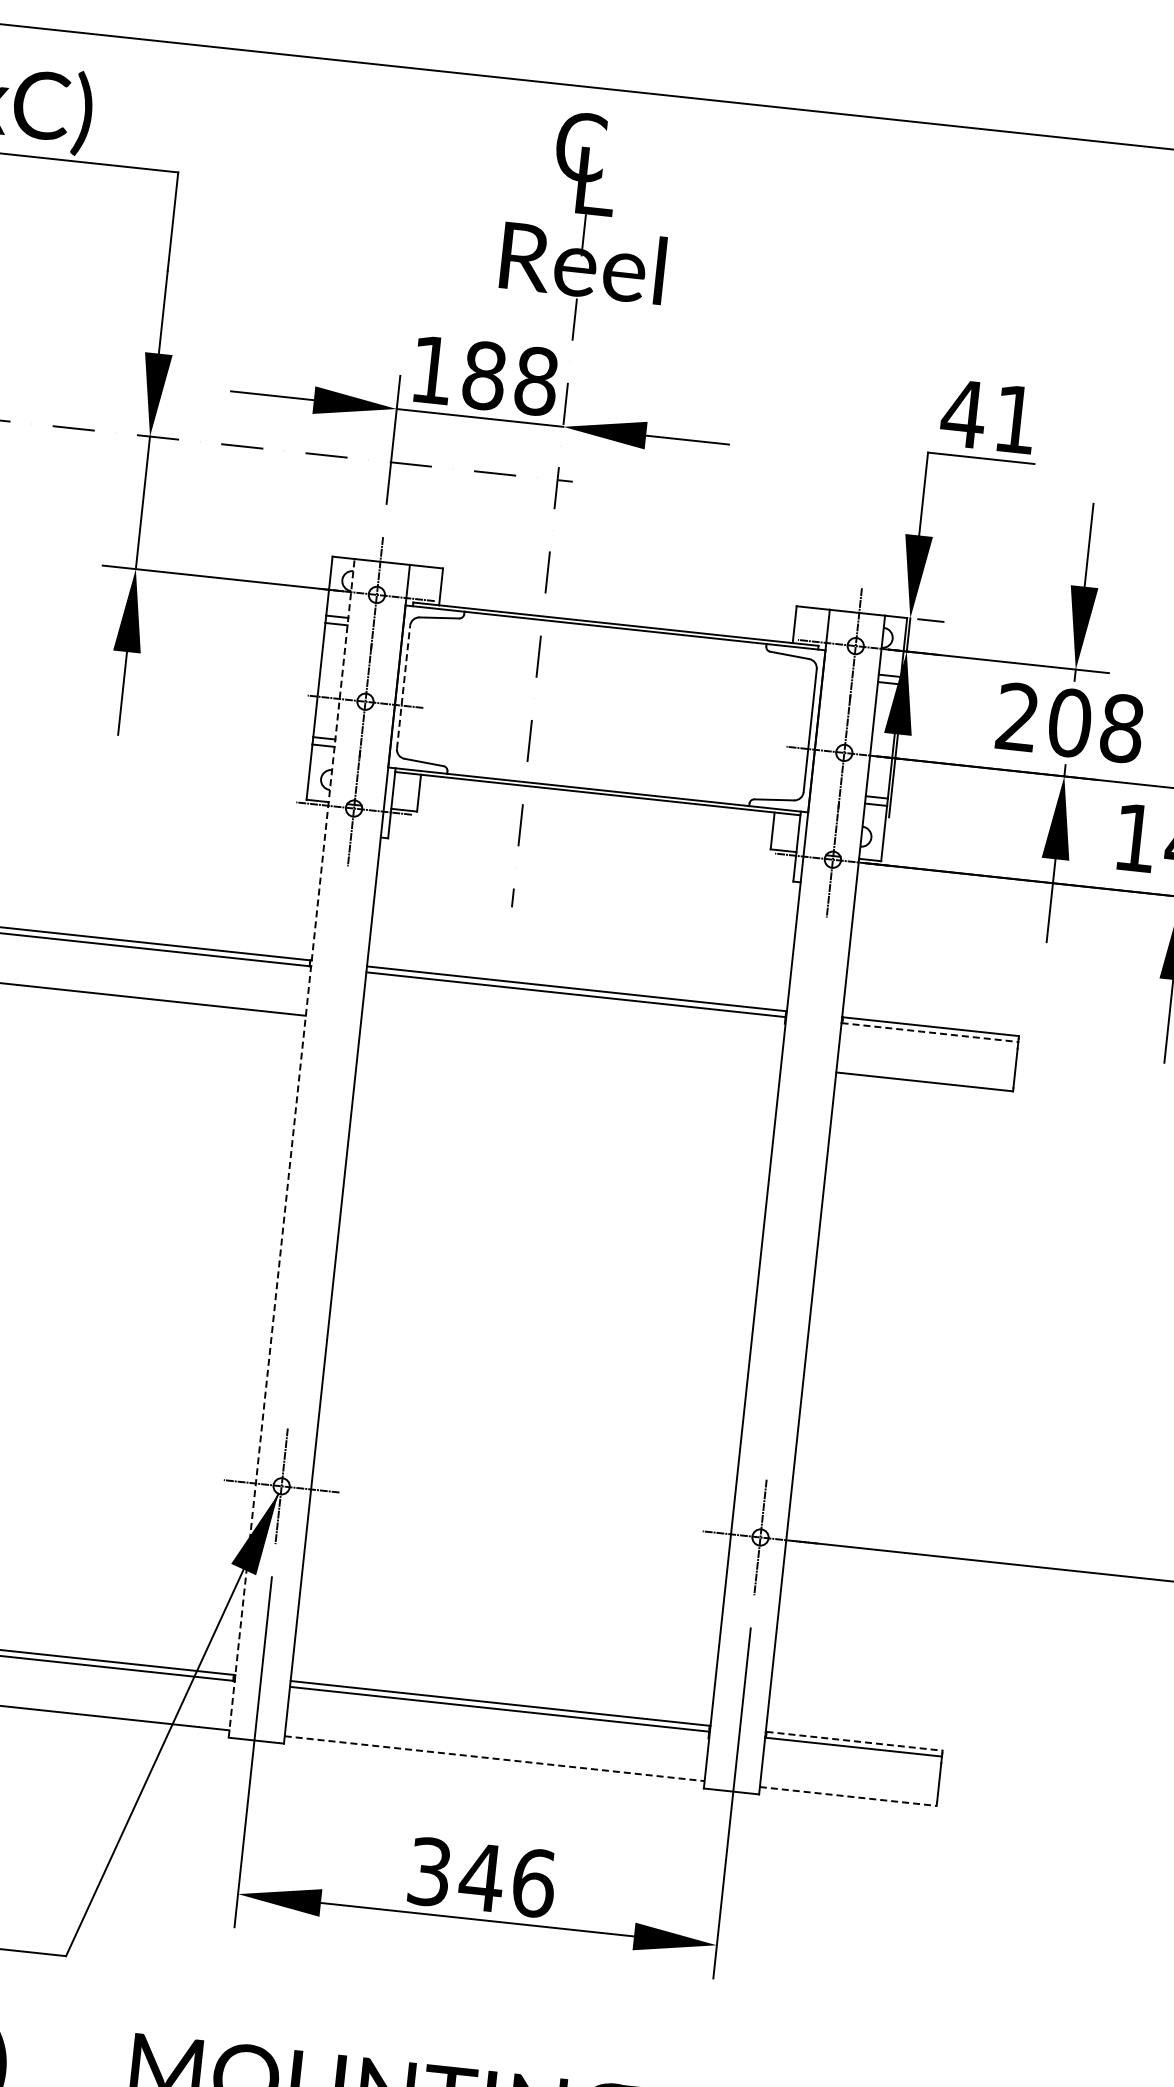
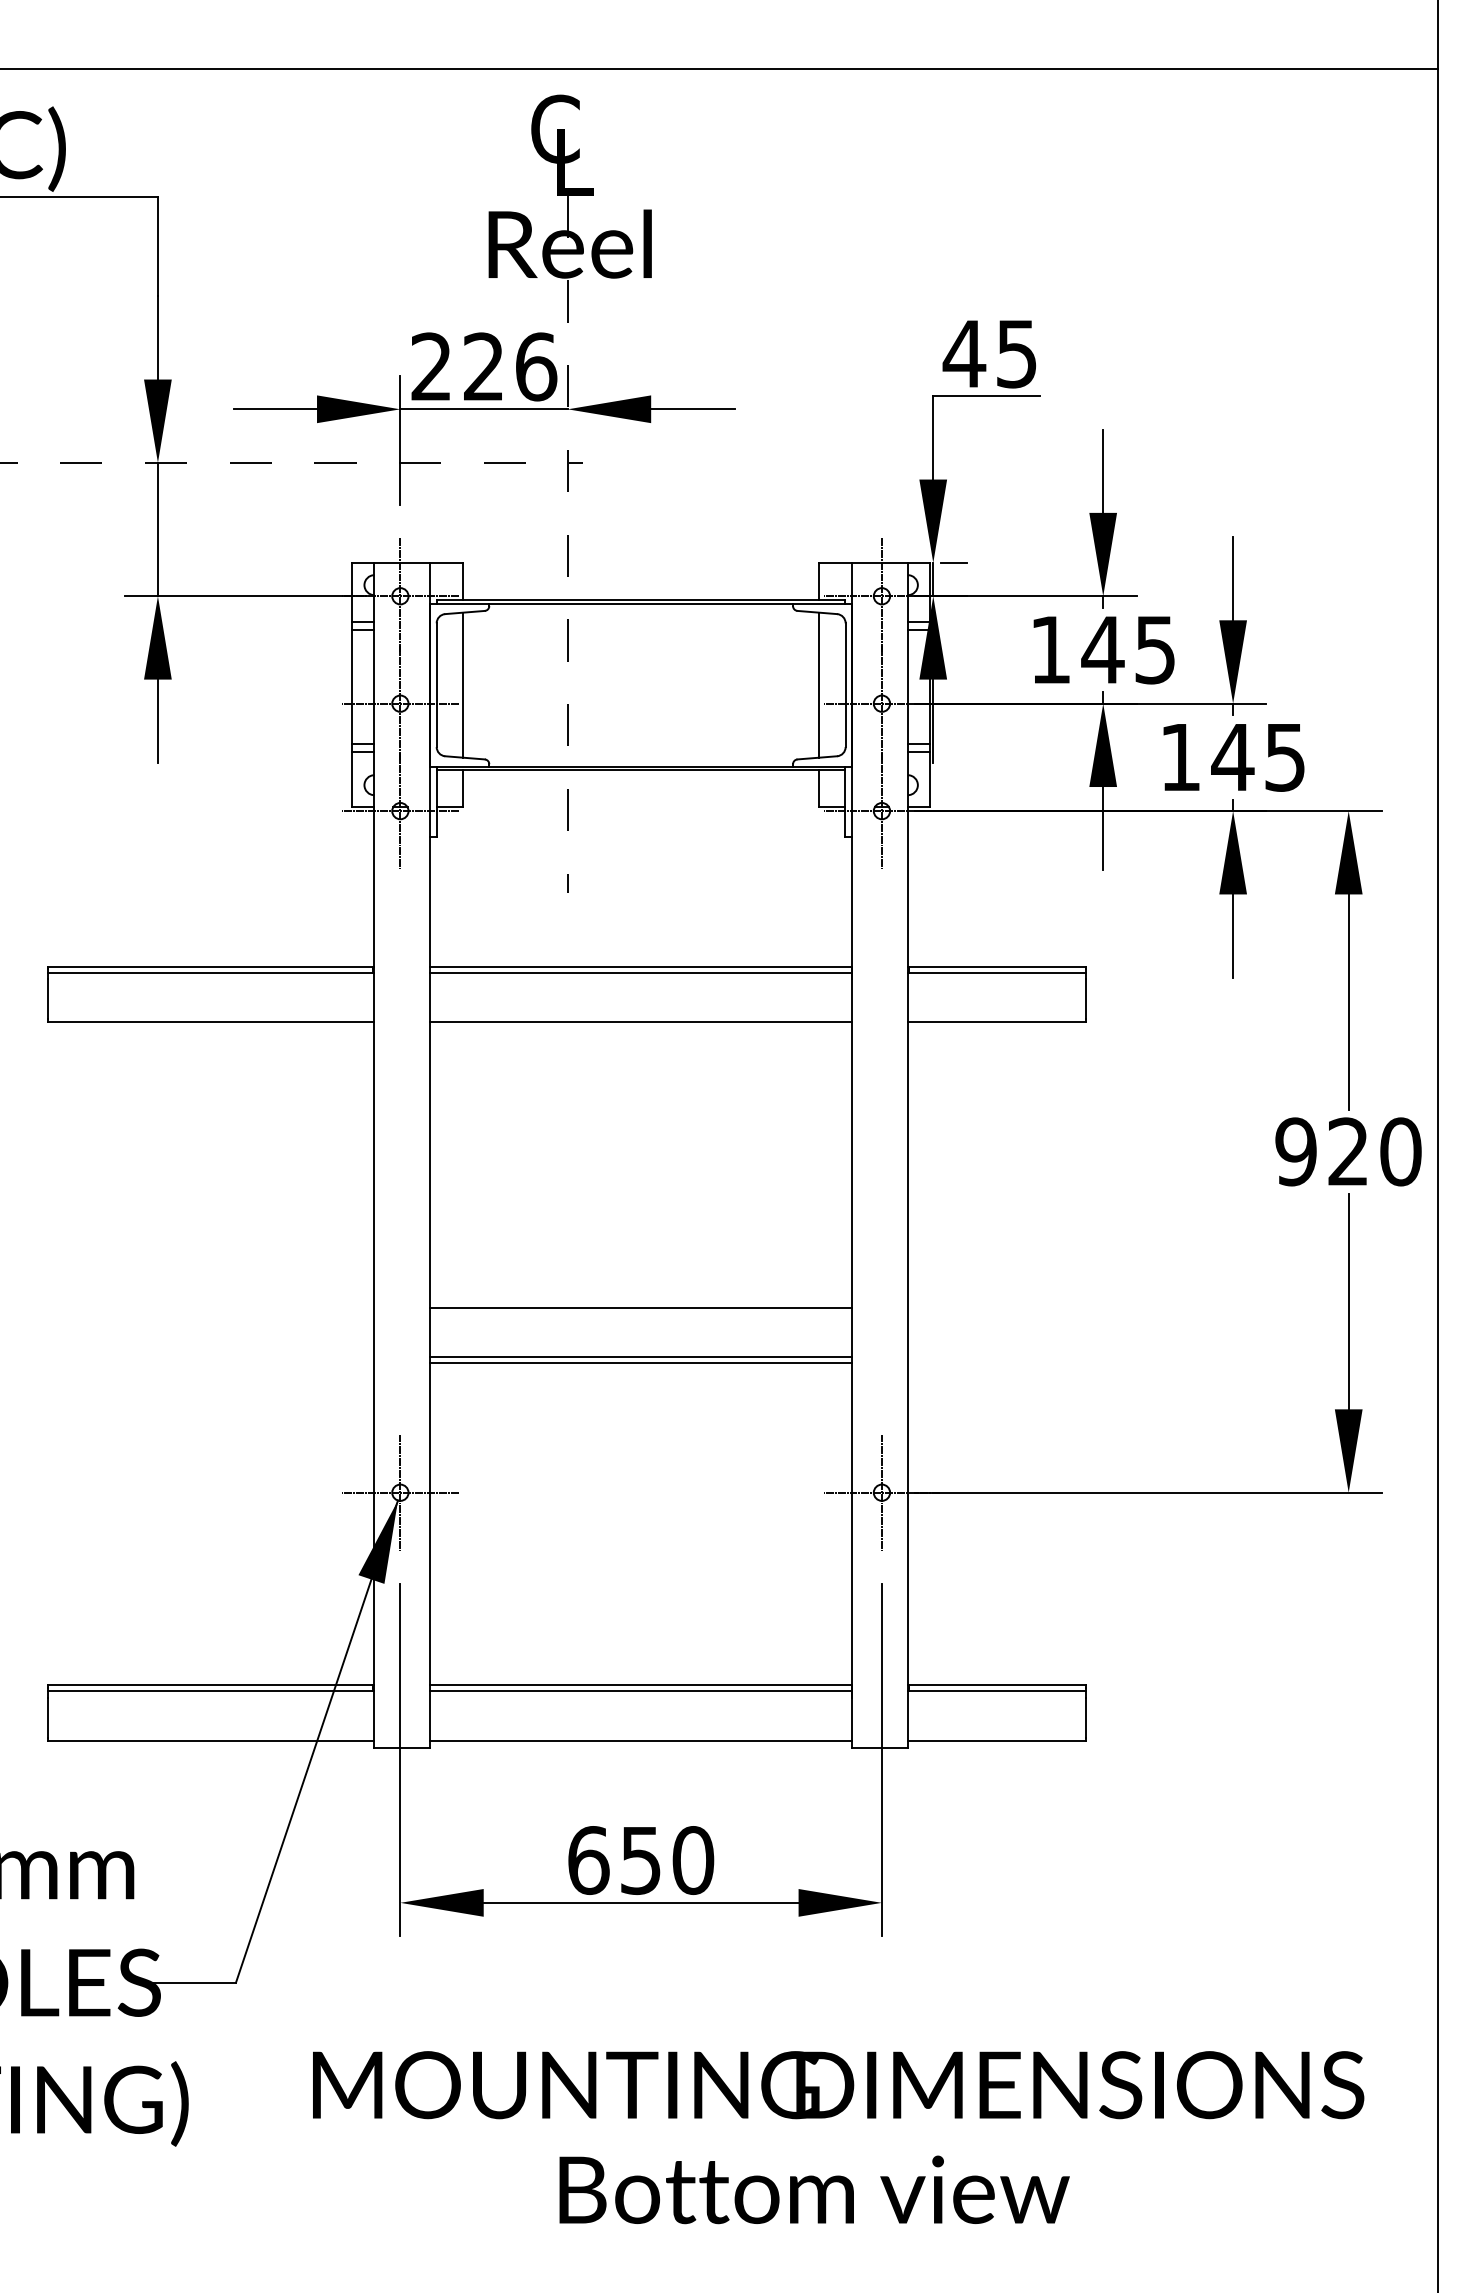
text: (484, 375) -> (484, 366), 188 -> 226
text: (1015, 419) -> (1016, 354), 41 -> 45
line: (403, 687) -> (436, 685), dashed -> solid
line: (430, 689) -> (463, 684), added
text: (1070, 722) -> (1103, 649), 208 -> 145
line: (783, 727) -> (818, 684), added
line: (929, 1032) -> (996, 972), dashed -> solid
line: (571, 1044) -> (641, 1022), added
line: (291, 1148) -> (374, 1155), dashed -> solid
line: (541, 1327) -> (641, 1307), added
line: (535, 1377) -> (641, 1357), added
line: (535, 1383) -> (641, 1363), added
line: (854, 1741) -> (997, 1685), dashed -> solid
line: (495, 1758) -> (641, 1740), dashed -> solid
line: (848, 1796) -> (996, 1740), dashed -> solid
text: (482, 1877) -> (641, 1860), 346 -> 650

